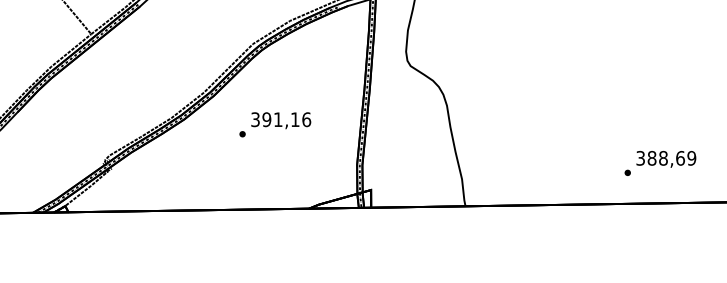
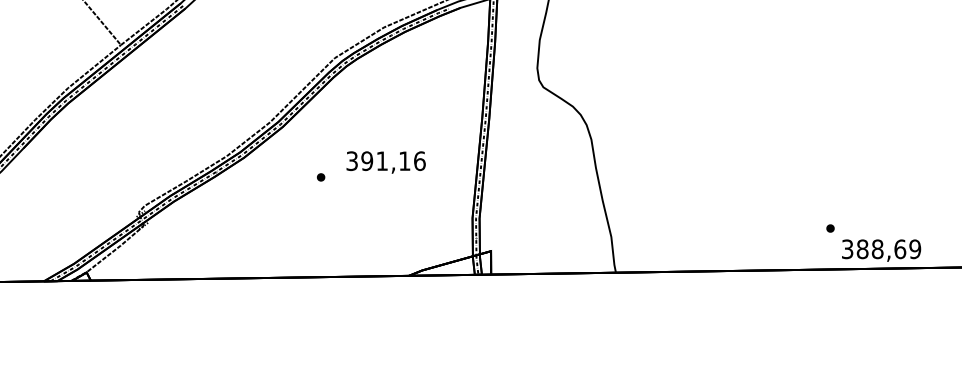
text: (280, 120) -> (385, 162), moved
text: (666, 159) -> (881, 250), moved

